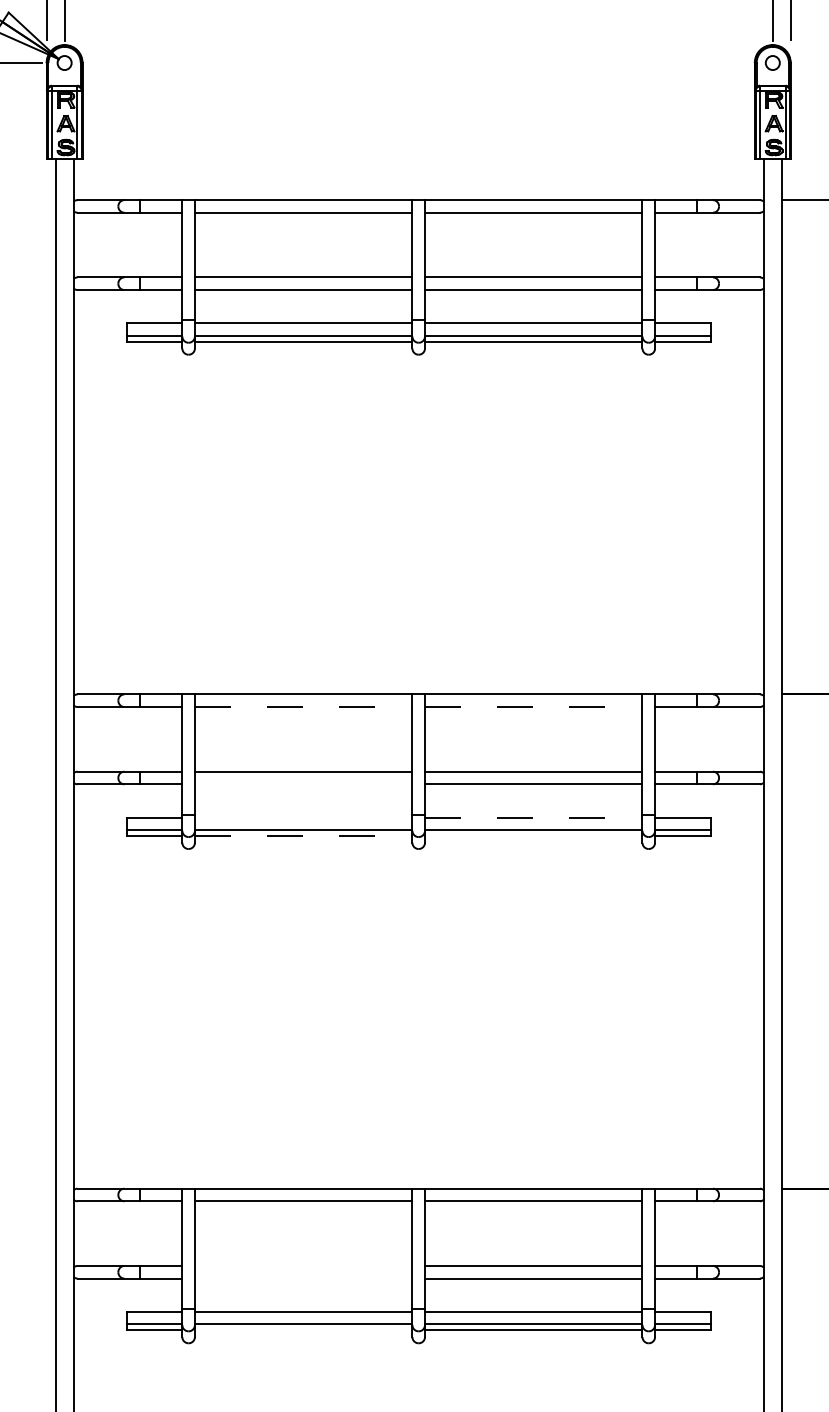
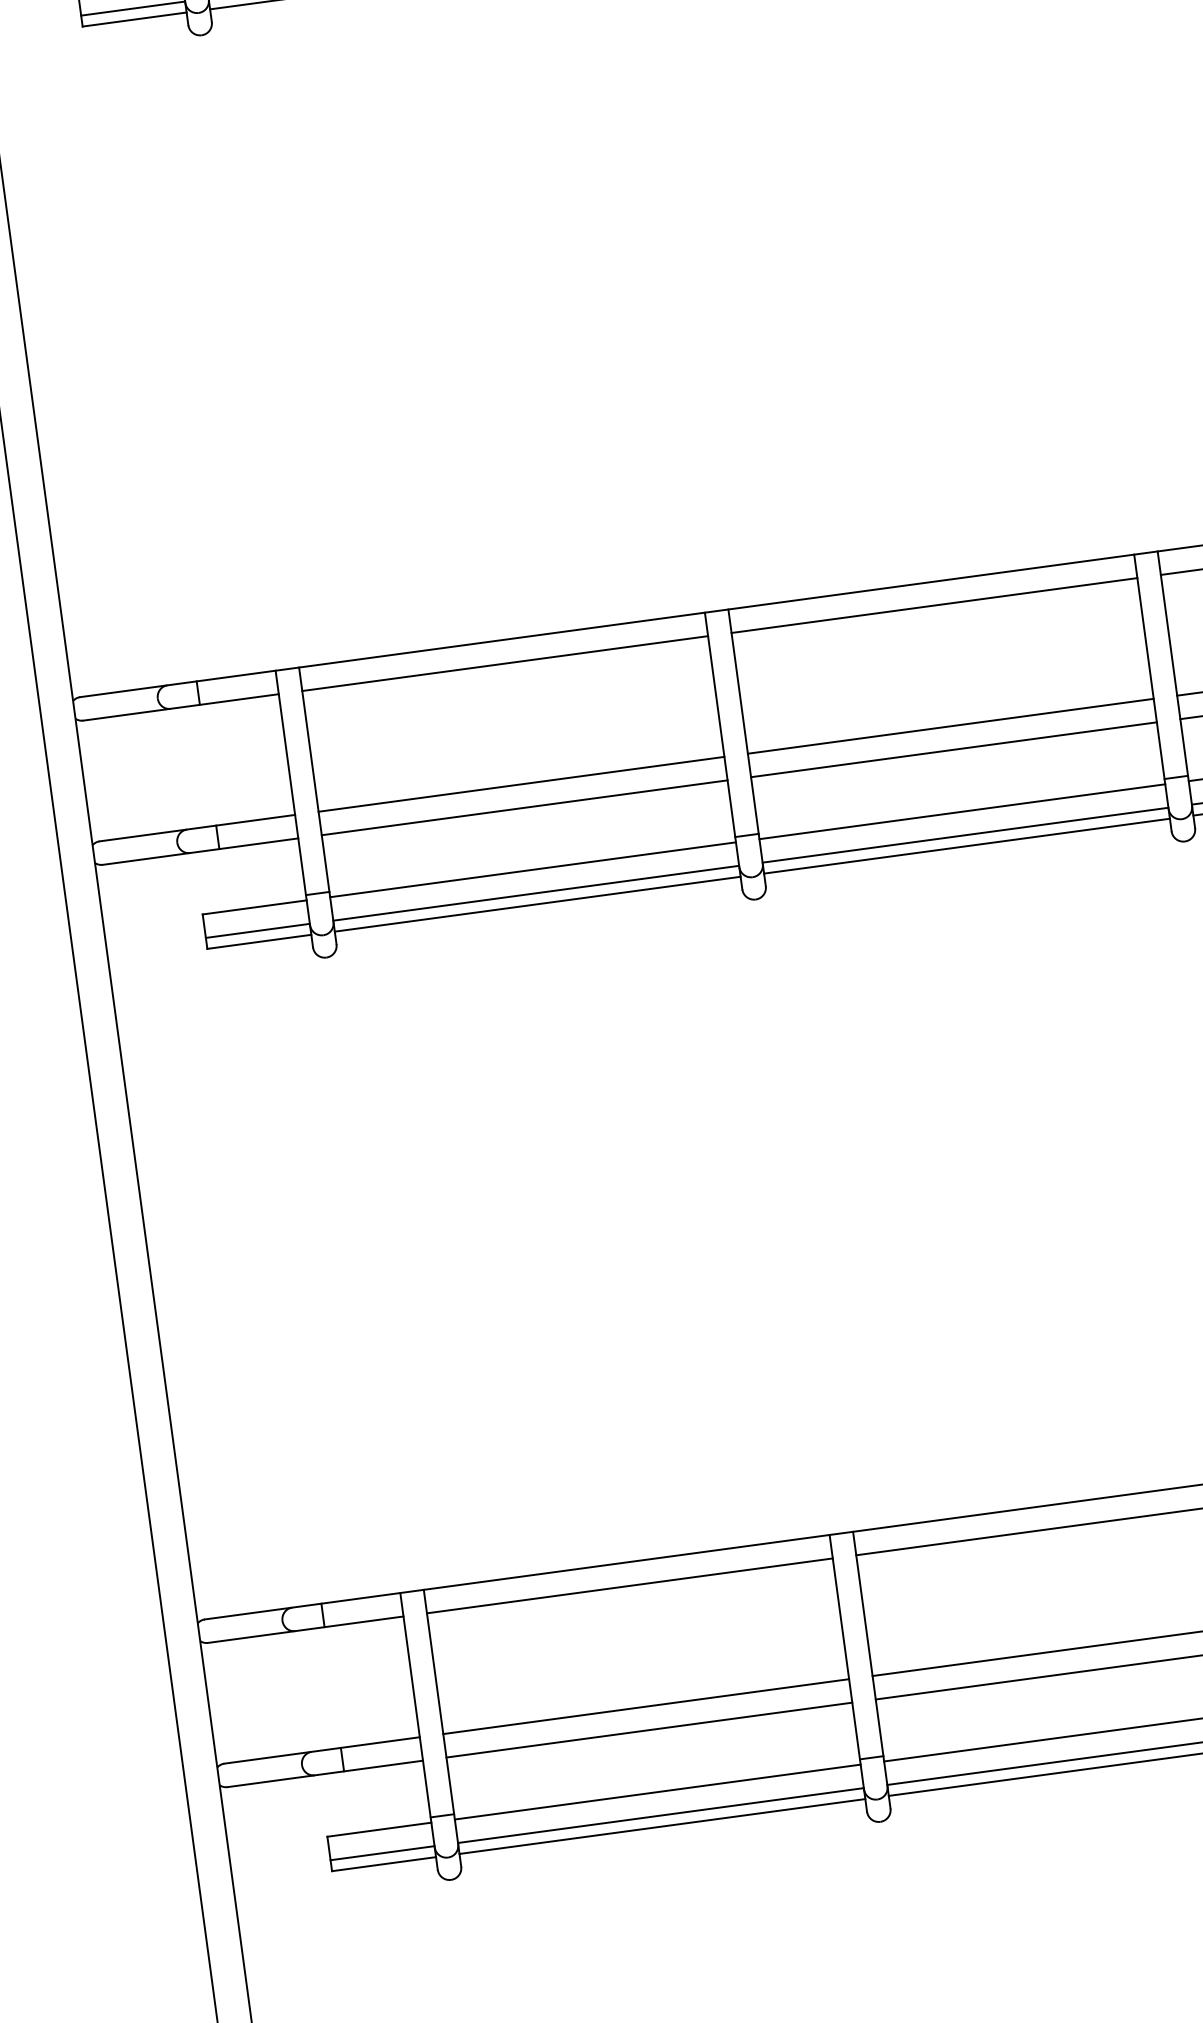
line: (303, 707) -> (505, 664), dashed -> solid
line: (533, 707) -> (934, 606), dashed -> solid
line: (303, 784) -> (524, 808), added
line: (303, 817) -> (532, 869), added
line: (533, 817) -> (961, 811), dashed -> solid
line: (303, 835) -> (537, 903), dashed -> solid
line: (533, 835) -> (966, 845), added
line: (303, 1265) -> (645, 1705), added
line: (303, 1278) -> (649, 1730), added
line: (303, 1330) -> (662, 1827), added

